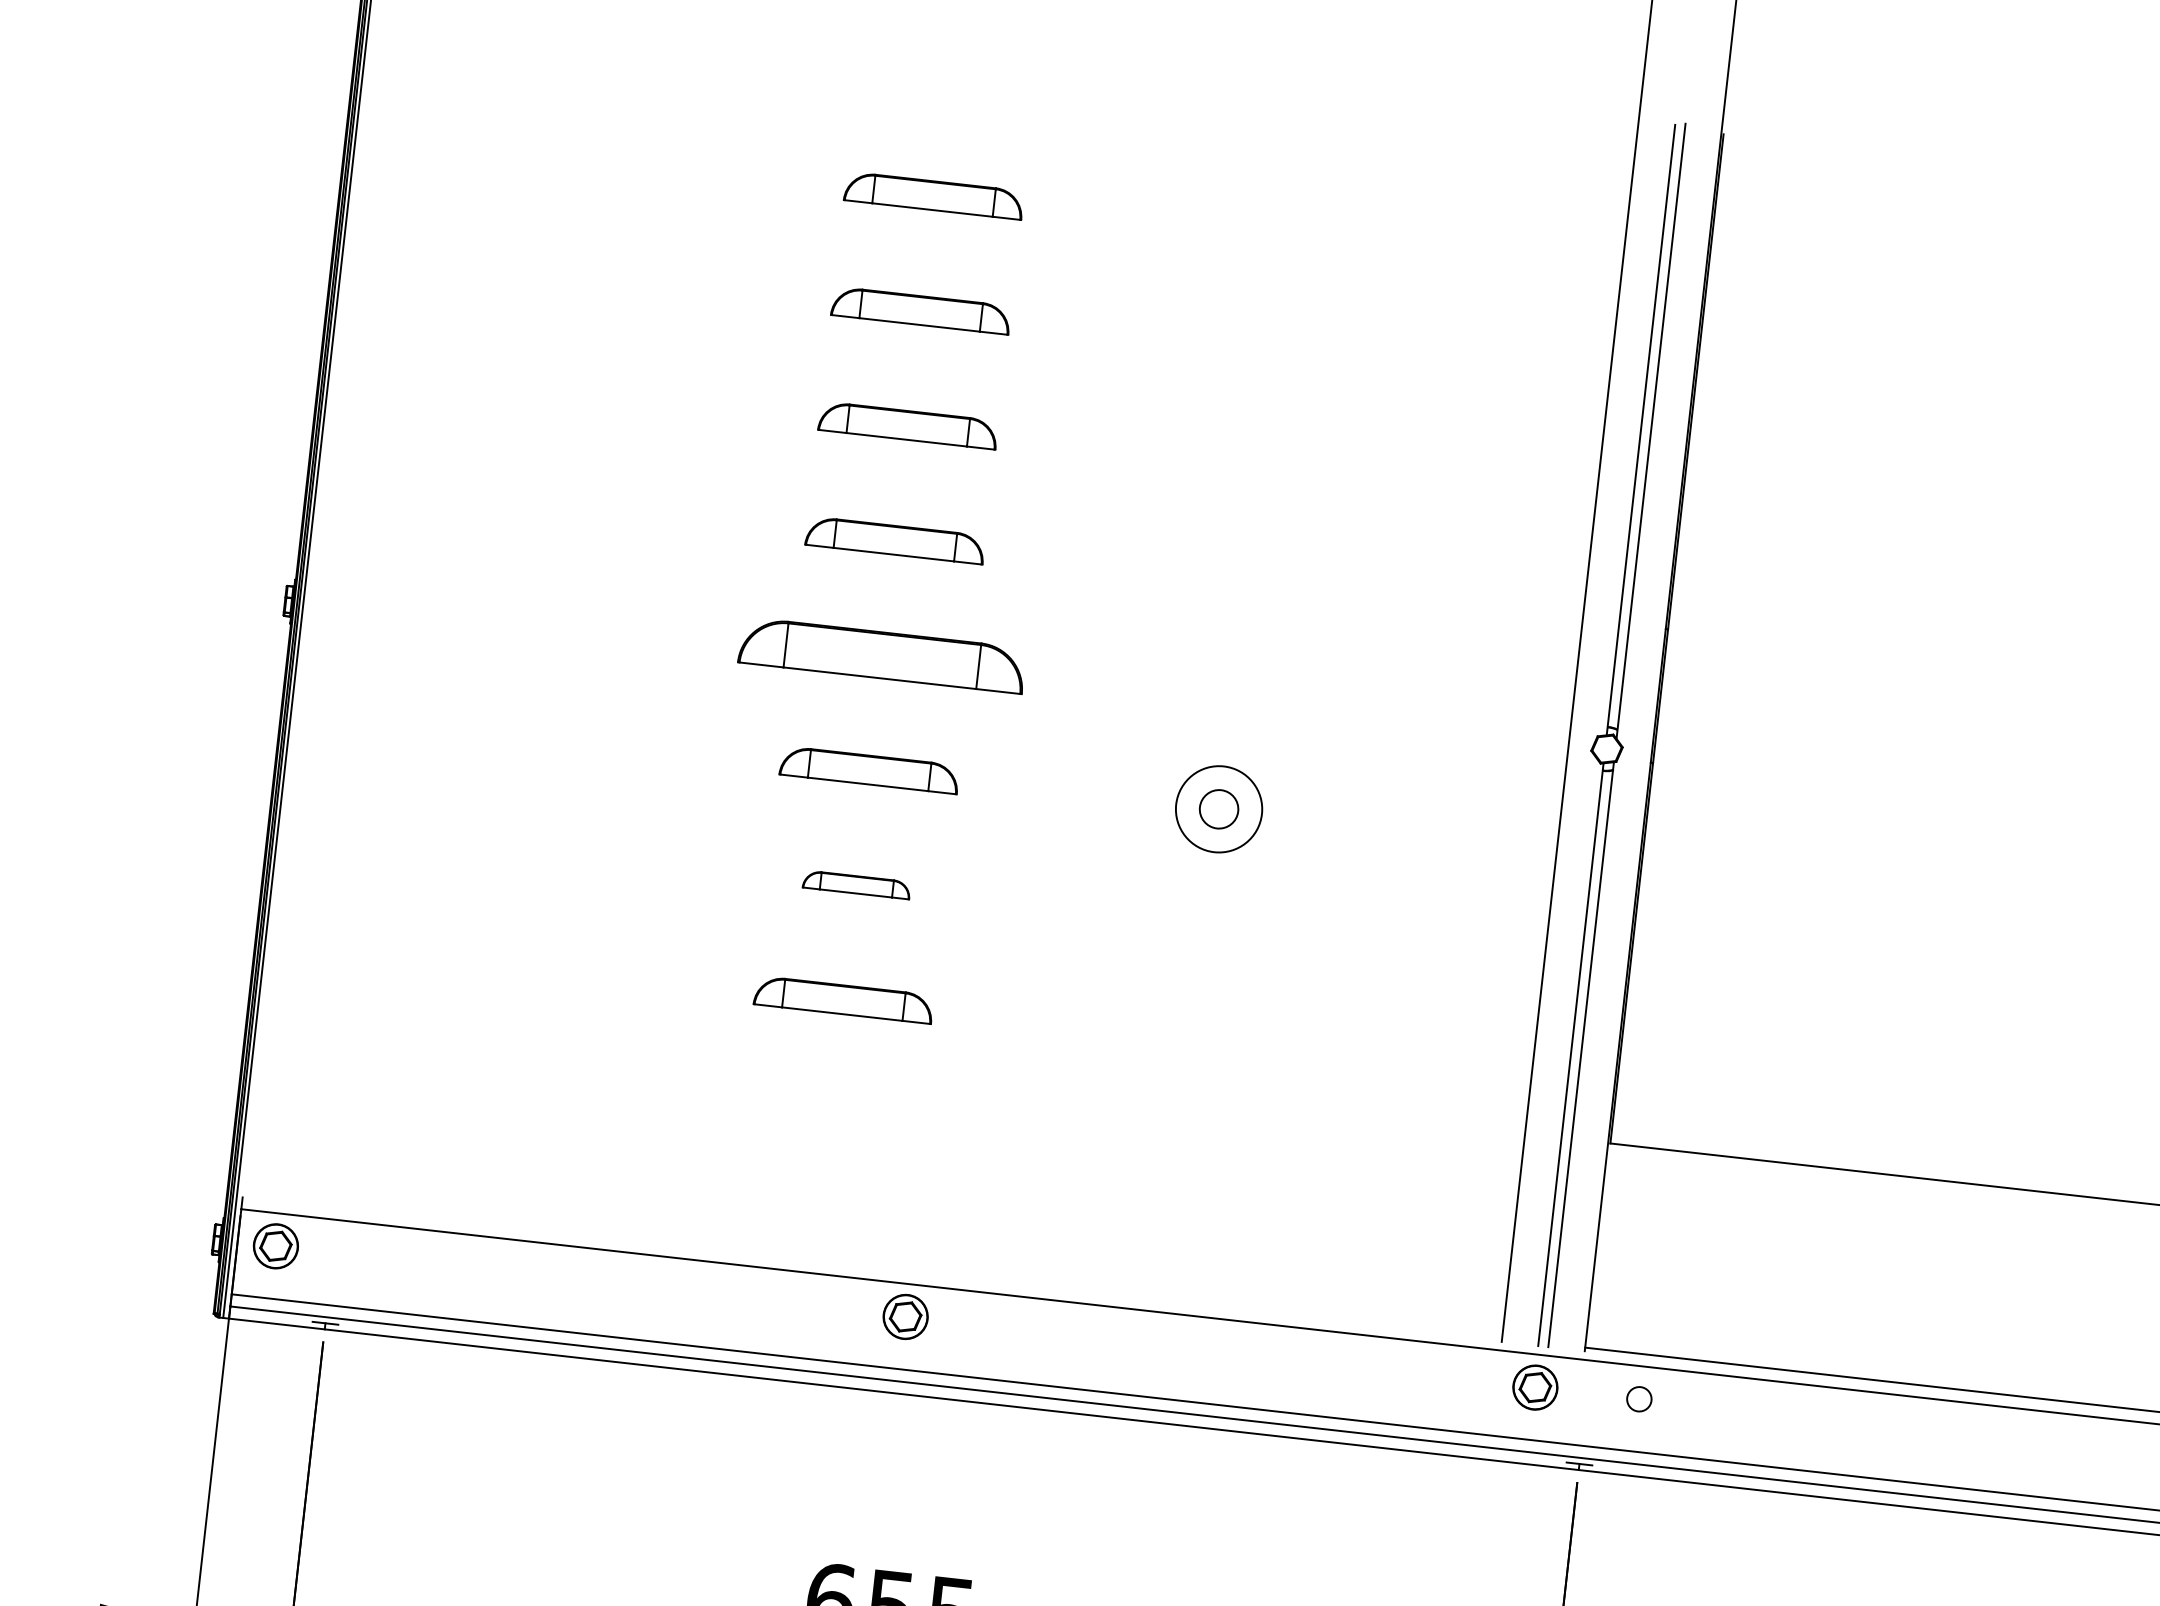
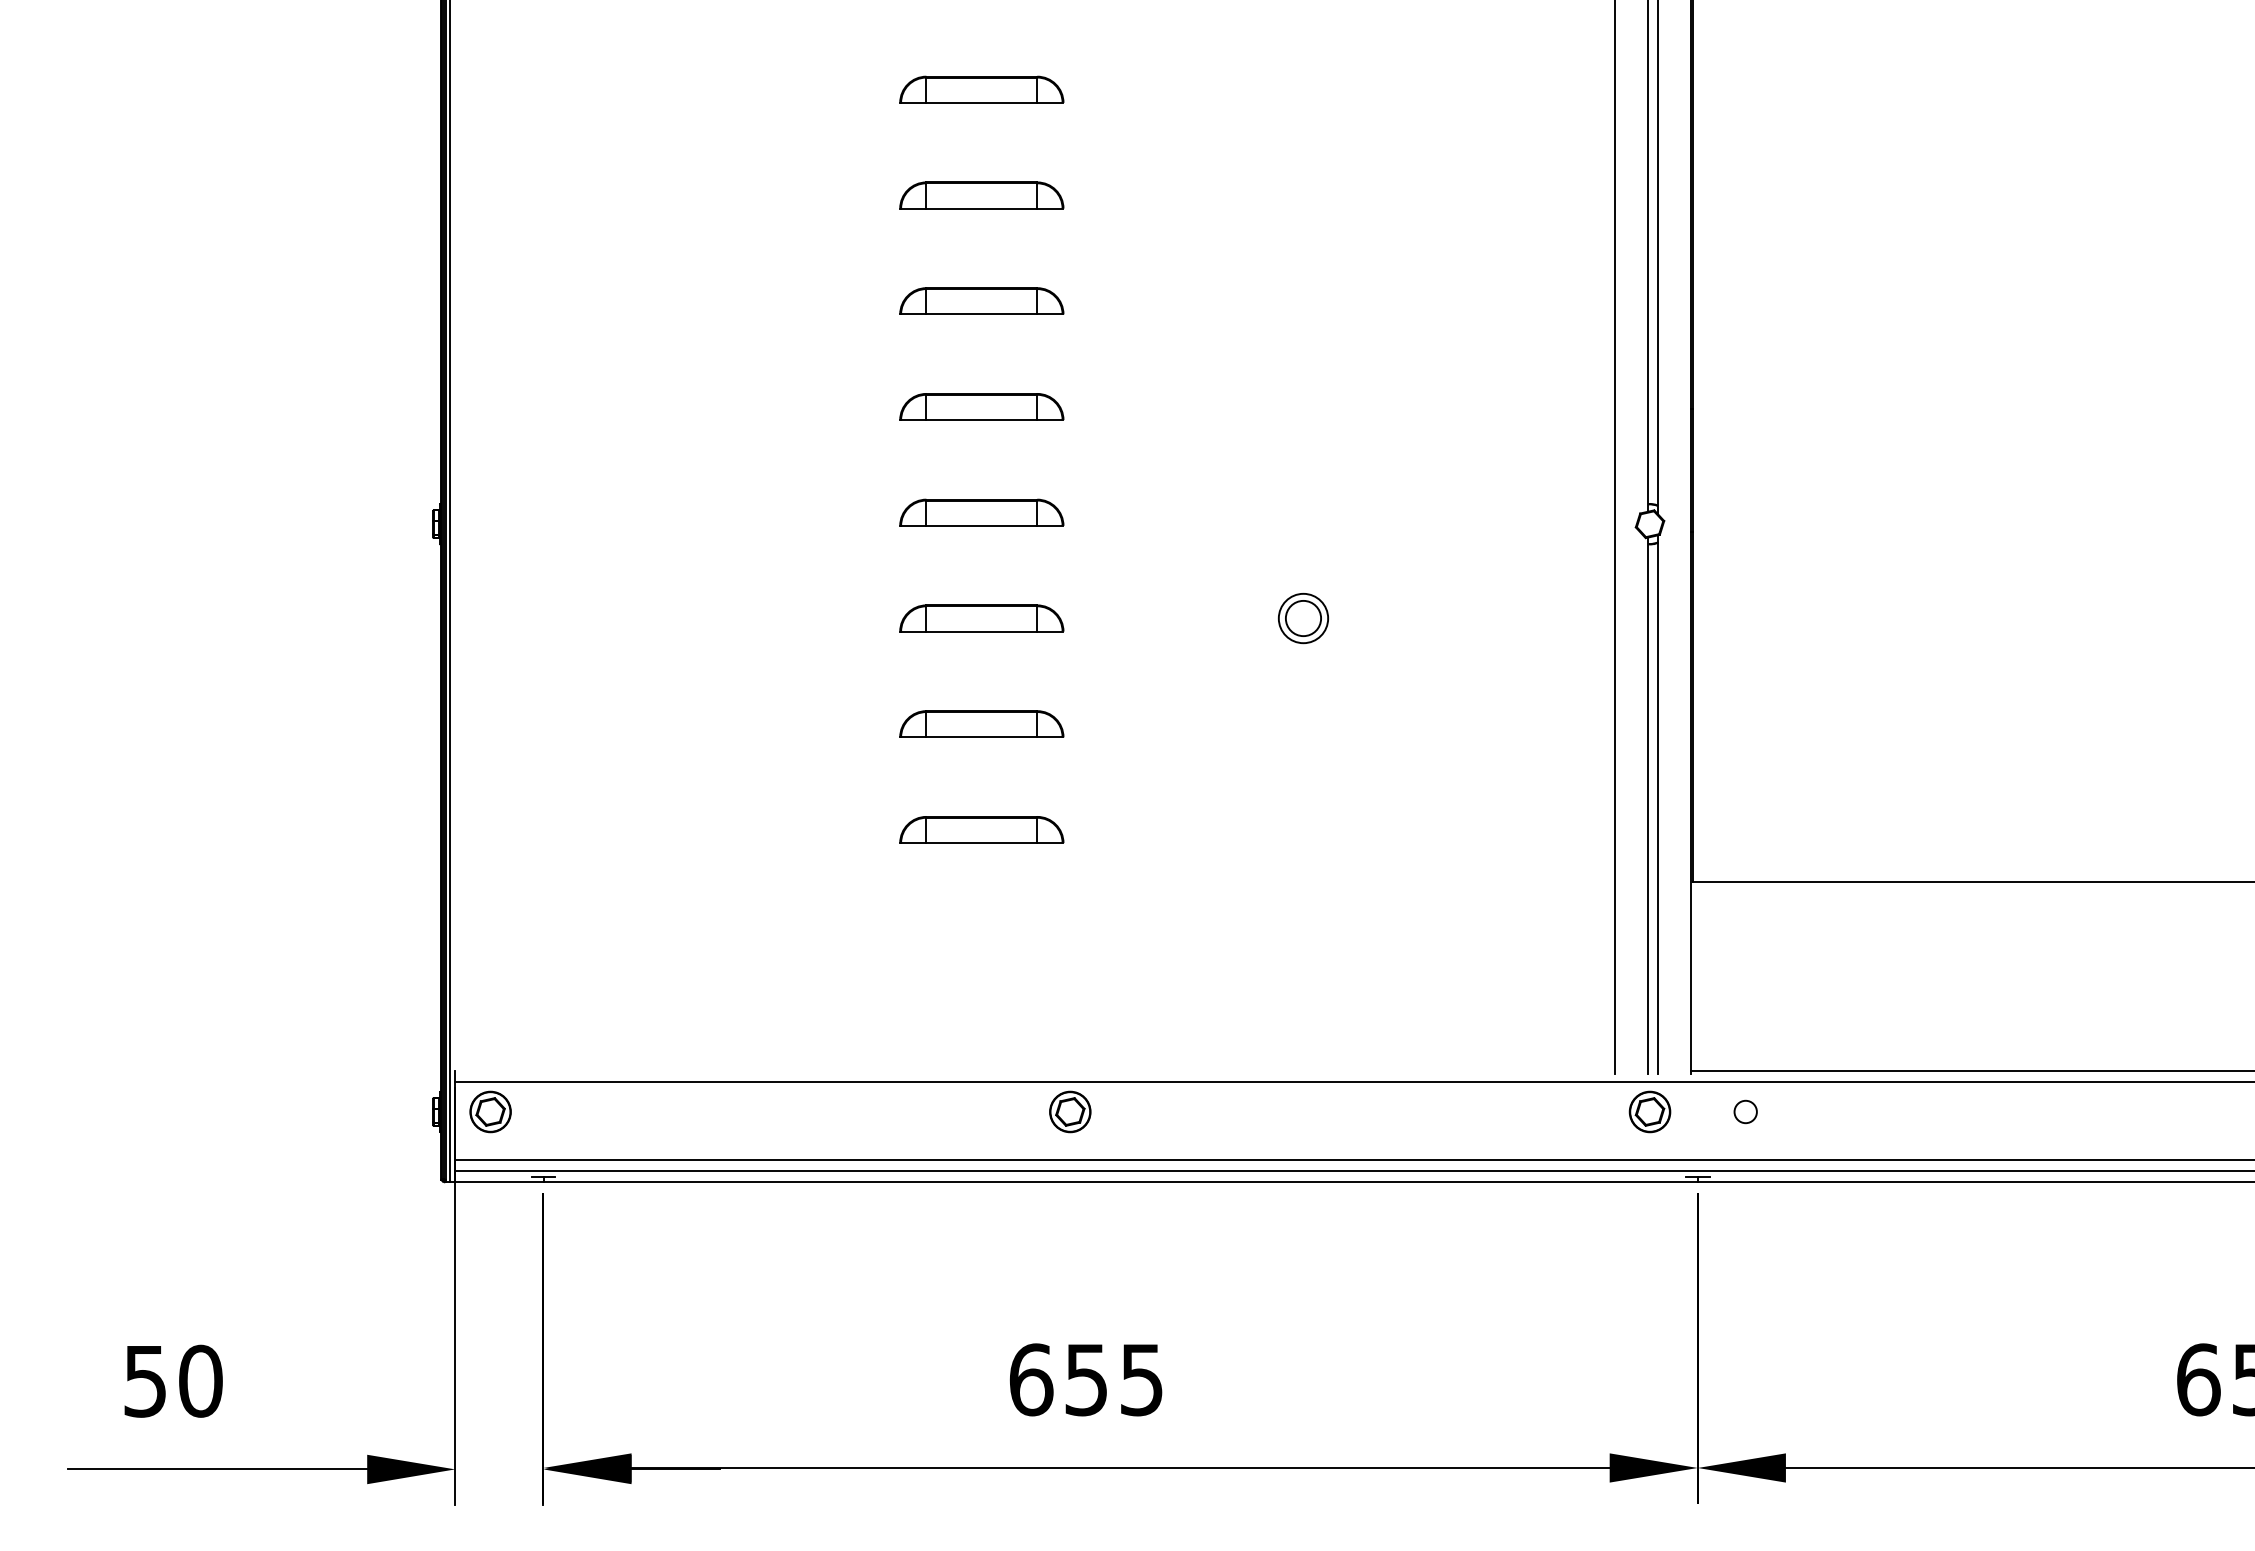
part: (882, 654) -> (981, 512), size x0.62
circle: (1219, 809) -> (1303, 618), size x0.62
part: (856, 884) -> (981, 723), size x1.67

